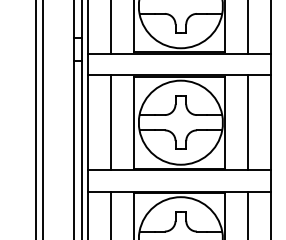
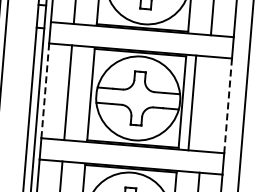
line: (87, 122) -> (45, 90), solid -> dashed
line: (248, 122) -> (192, 102), moved
line: (271, 122) -> (228, 105), solid -> dashed

